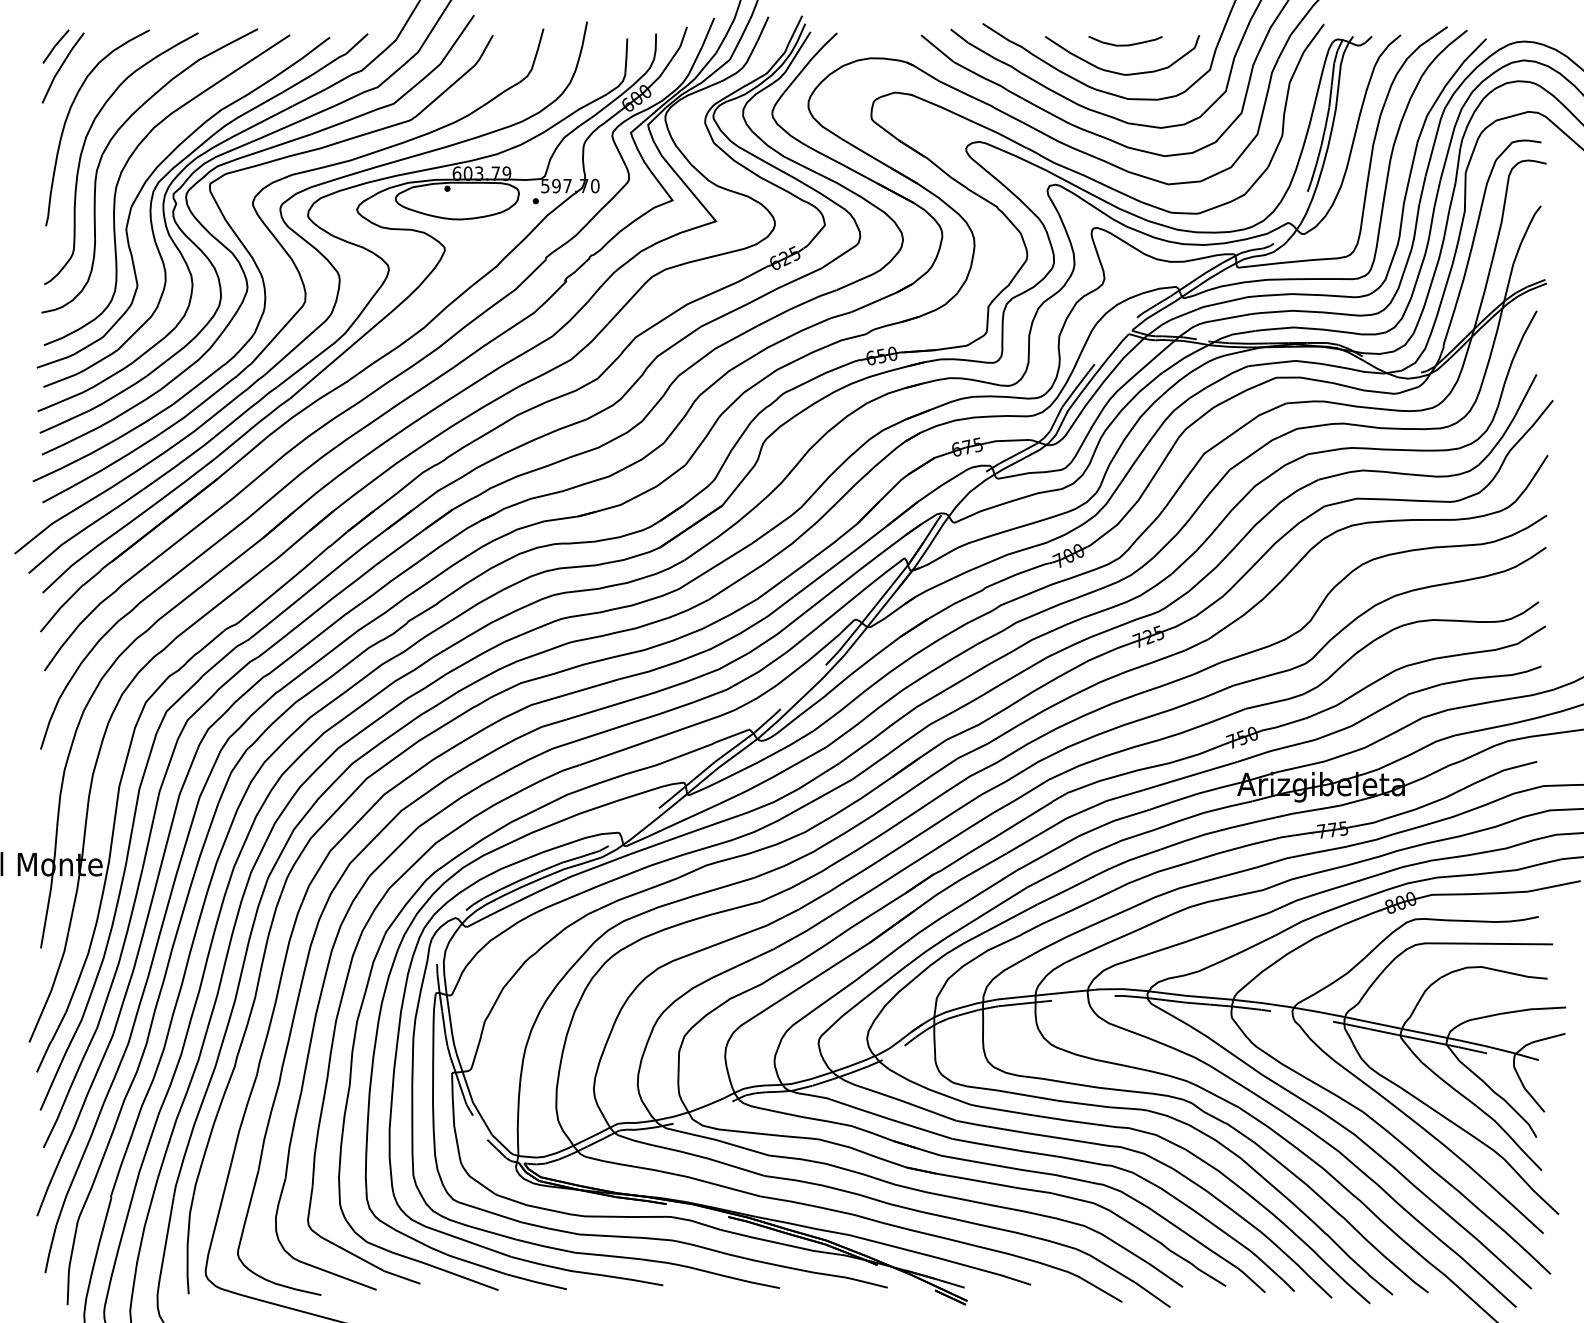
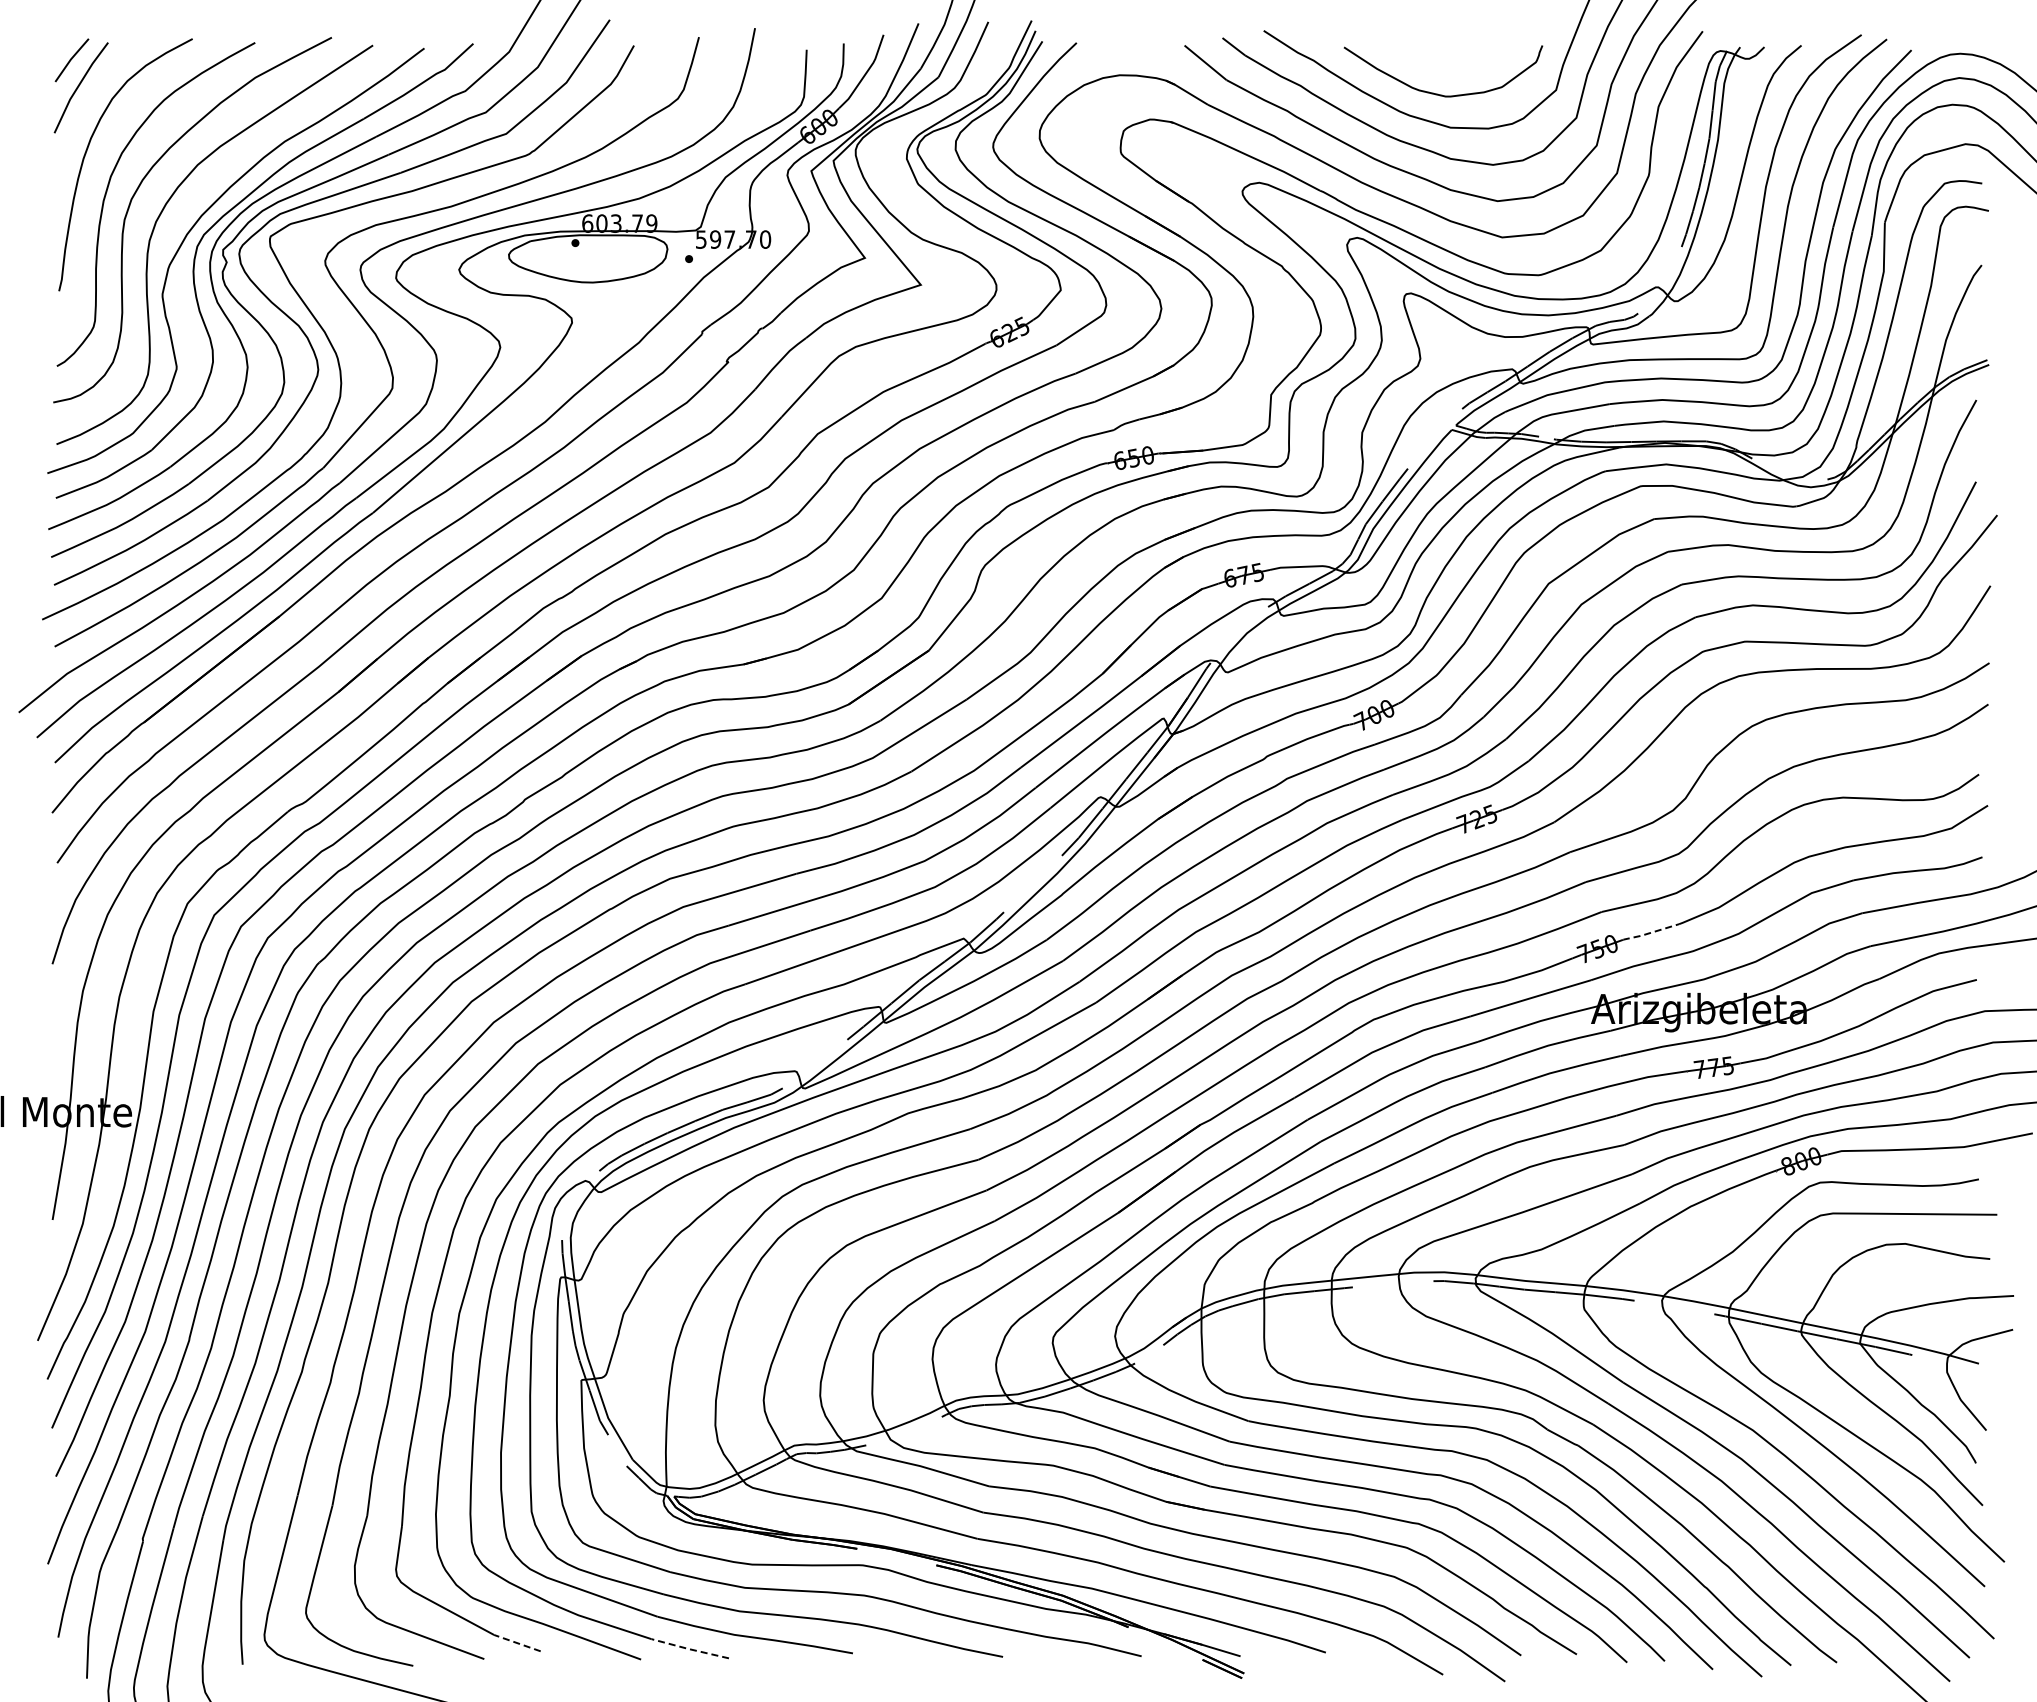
curve: (1126, 44) -> (1448, 57), removed
line: (1283, 724) -> (1650, 932), solid -> dashed
line: (402, 1277) -> (517, 1643), solid -> dashed
line: (536, 1282) -> (689, 1649), solid -> dashed

